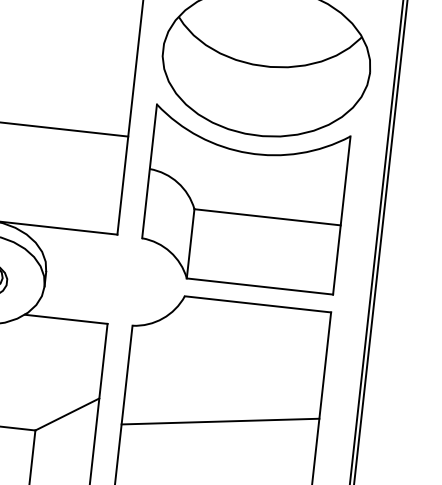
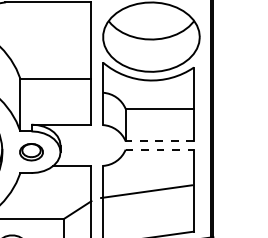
line: (259, 286) -> (159, 141), solid -> dashed
line: (259, 304) -> (160, 149), solid -> dashed
line: (220, 421) -> (146, 191), moved

